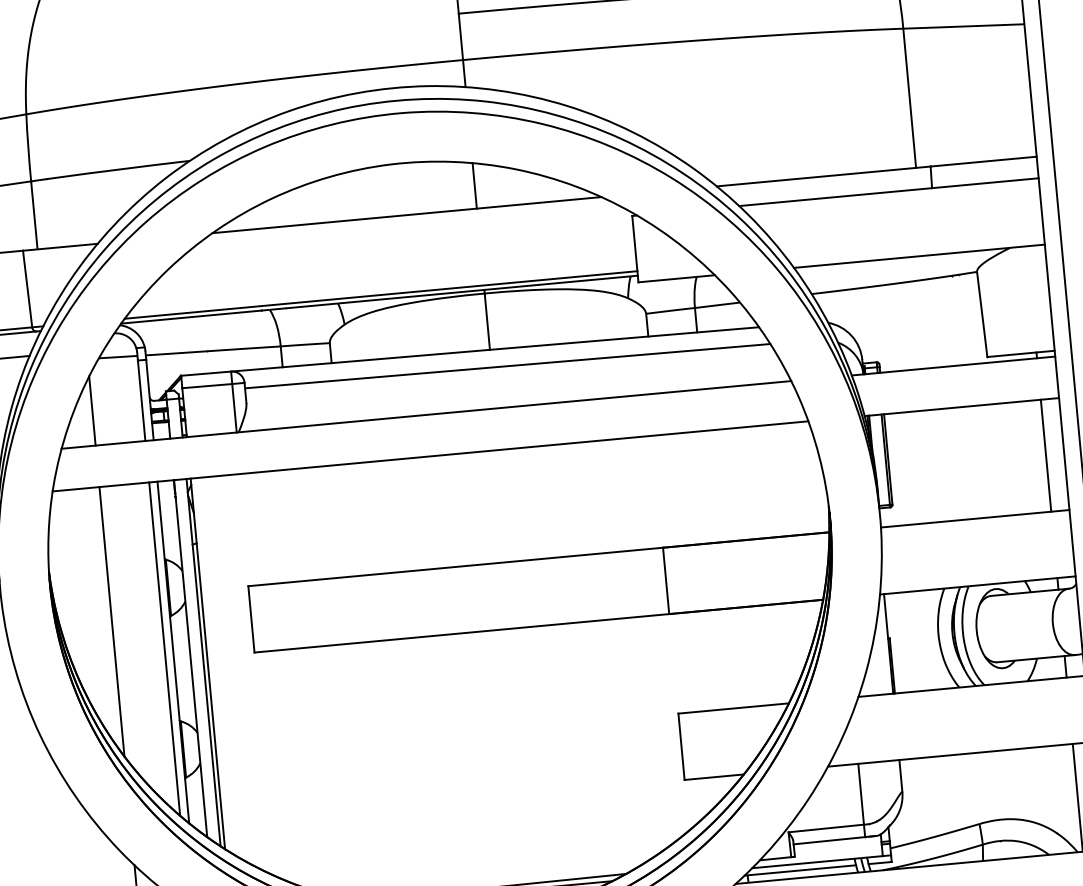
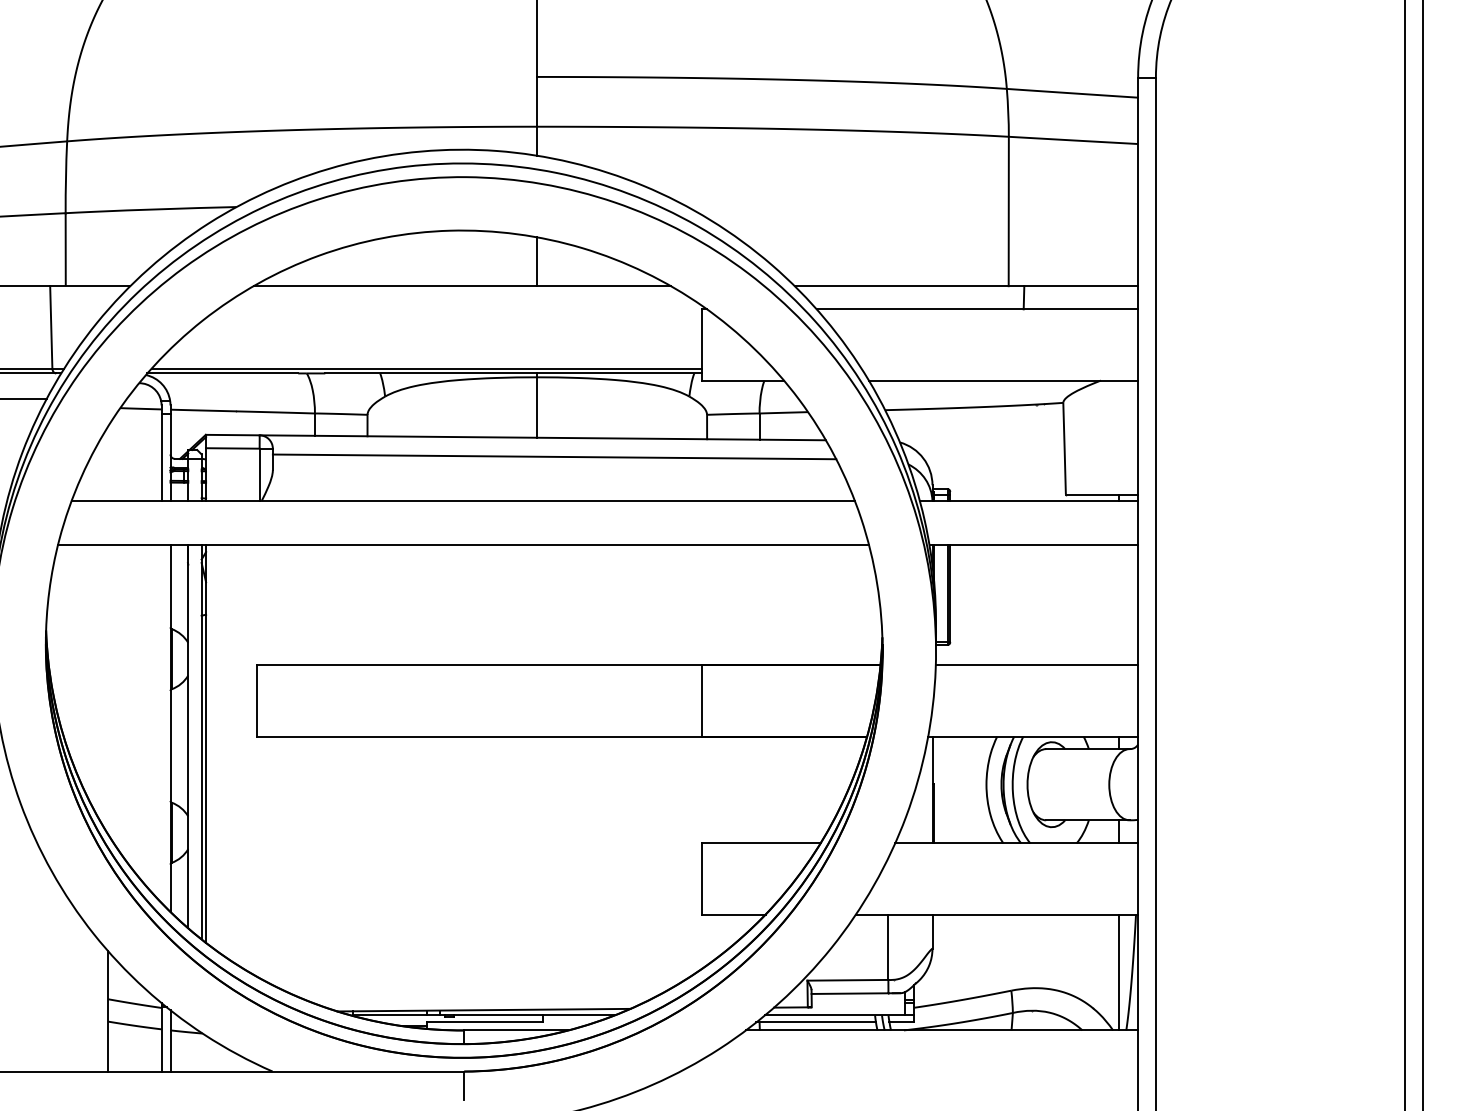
line: (92, 410) -> (108, 463), removed
line: (1045, 455) -> (1118, 605), removed
line: (112, 621) -> (108, 689), removed
line: (164, 649) -> (161, 724), removed

